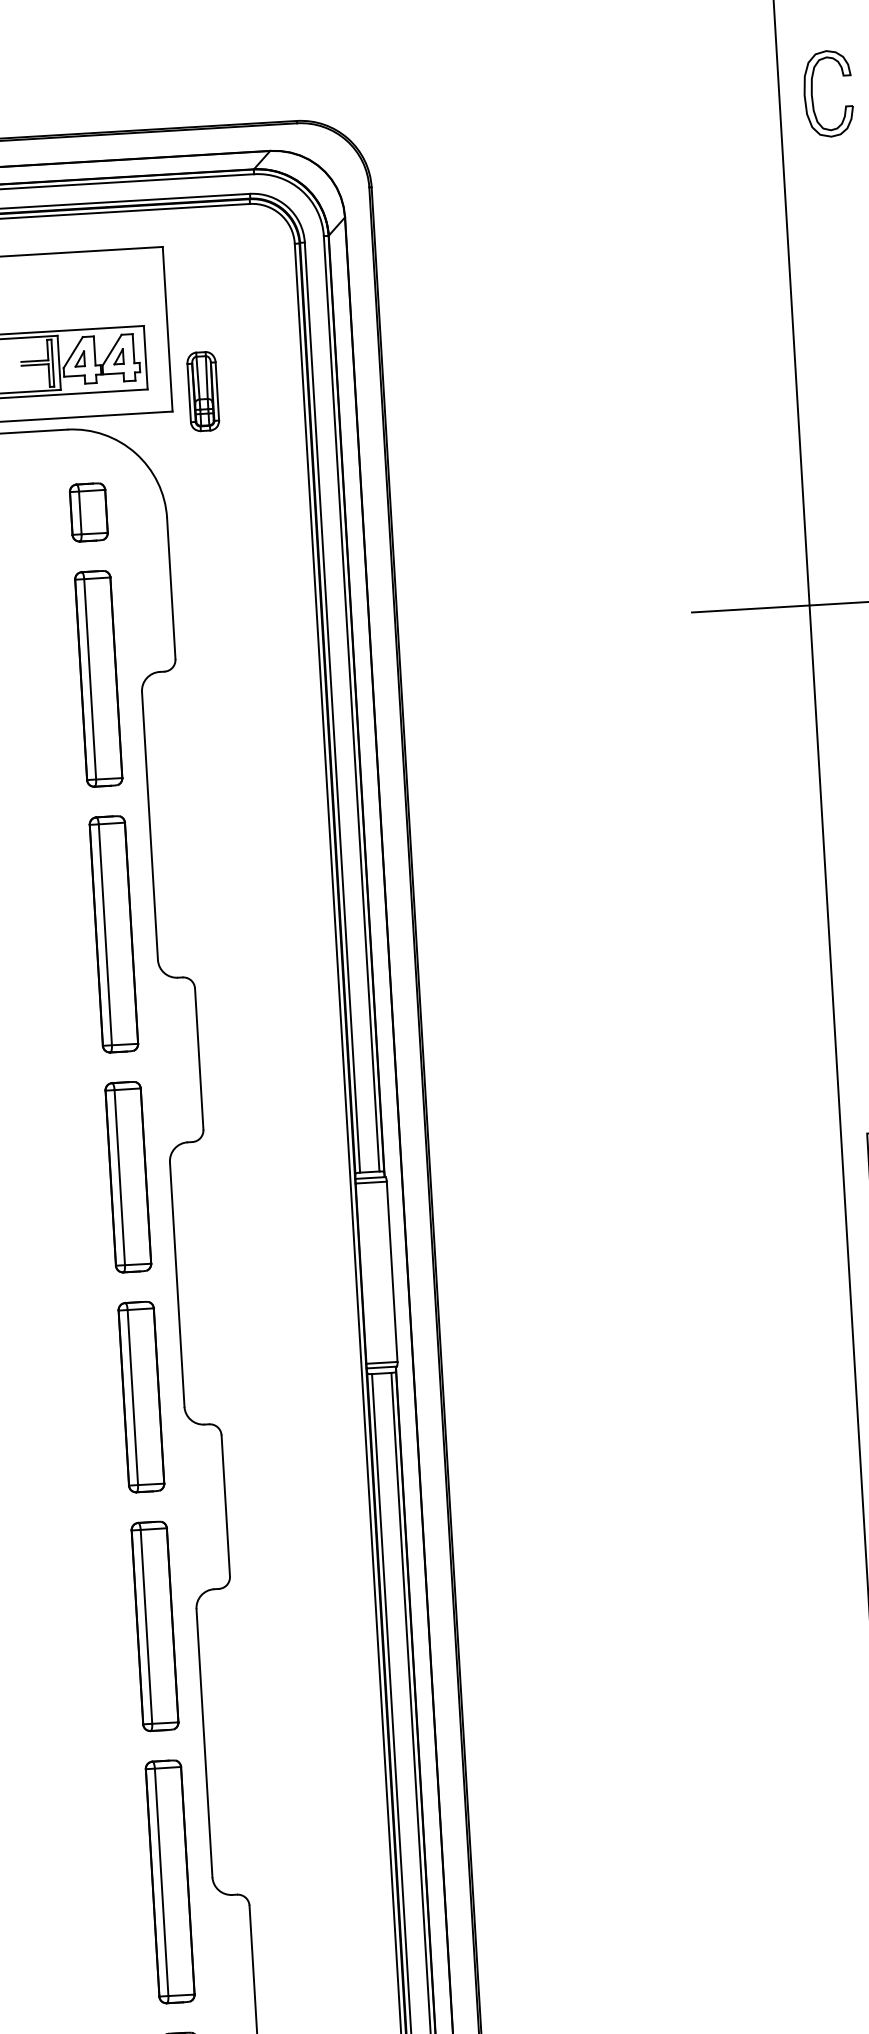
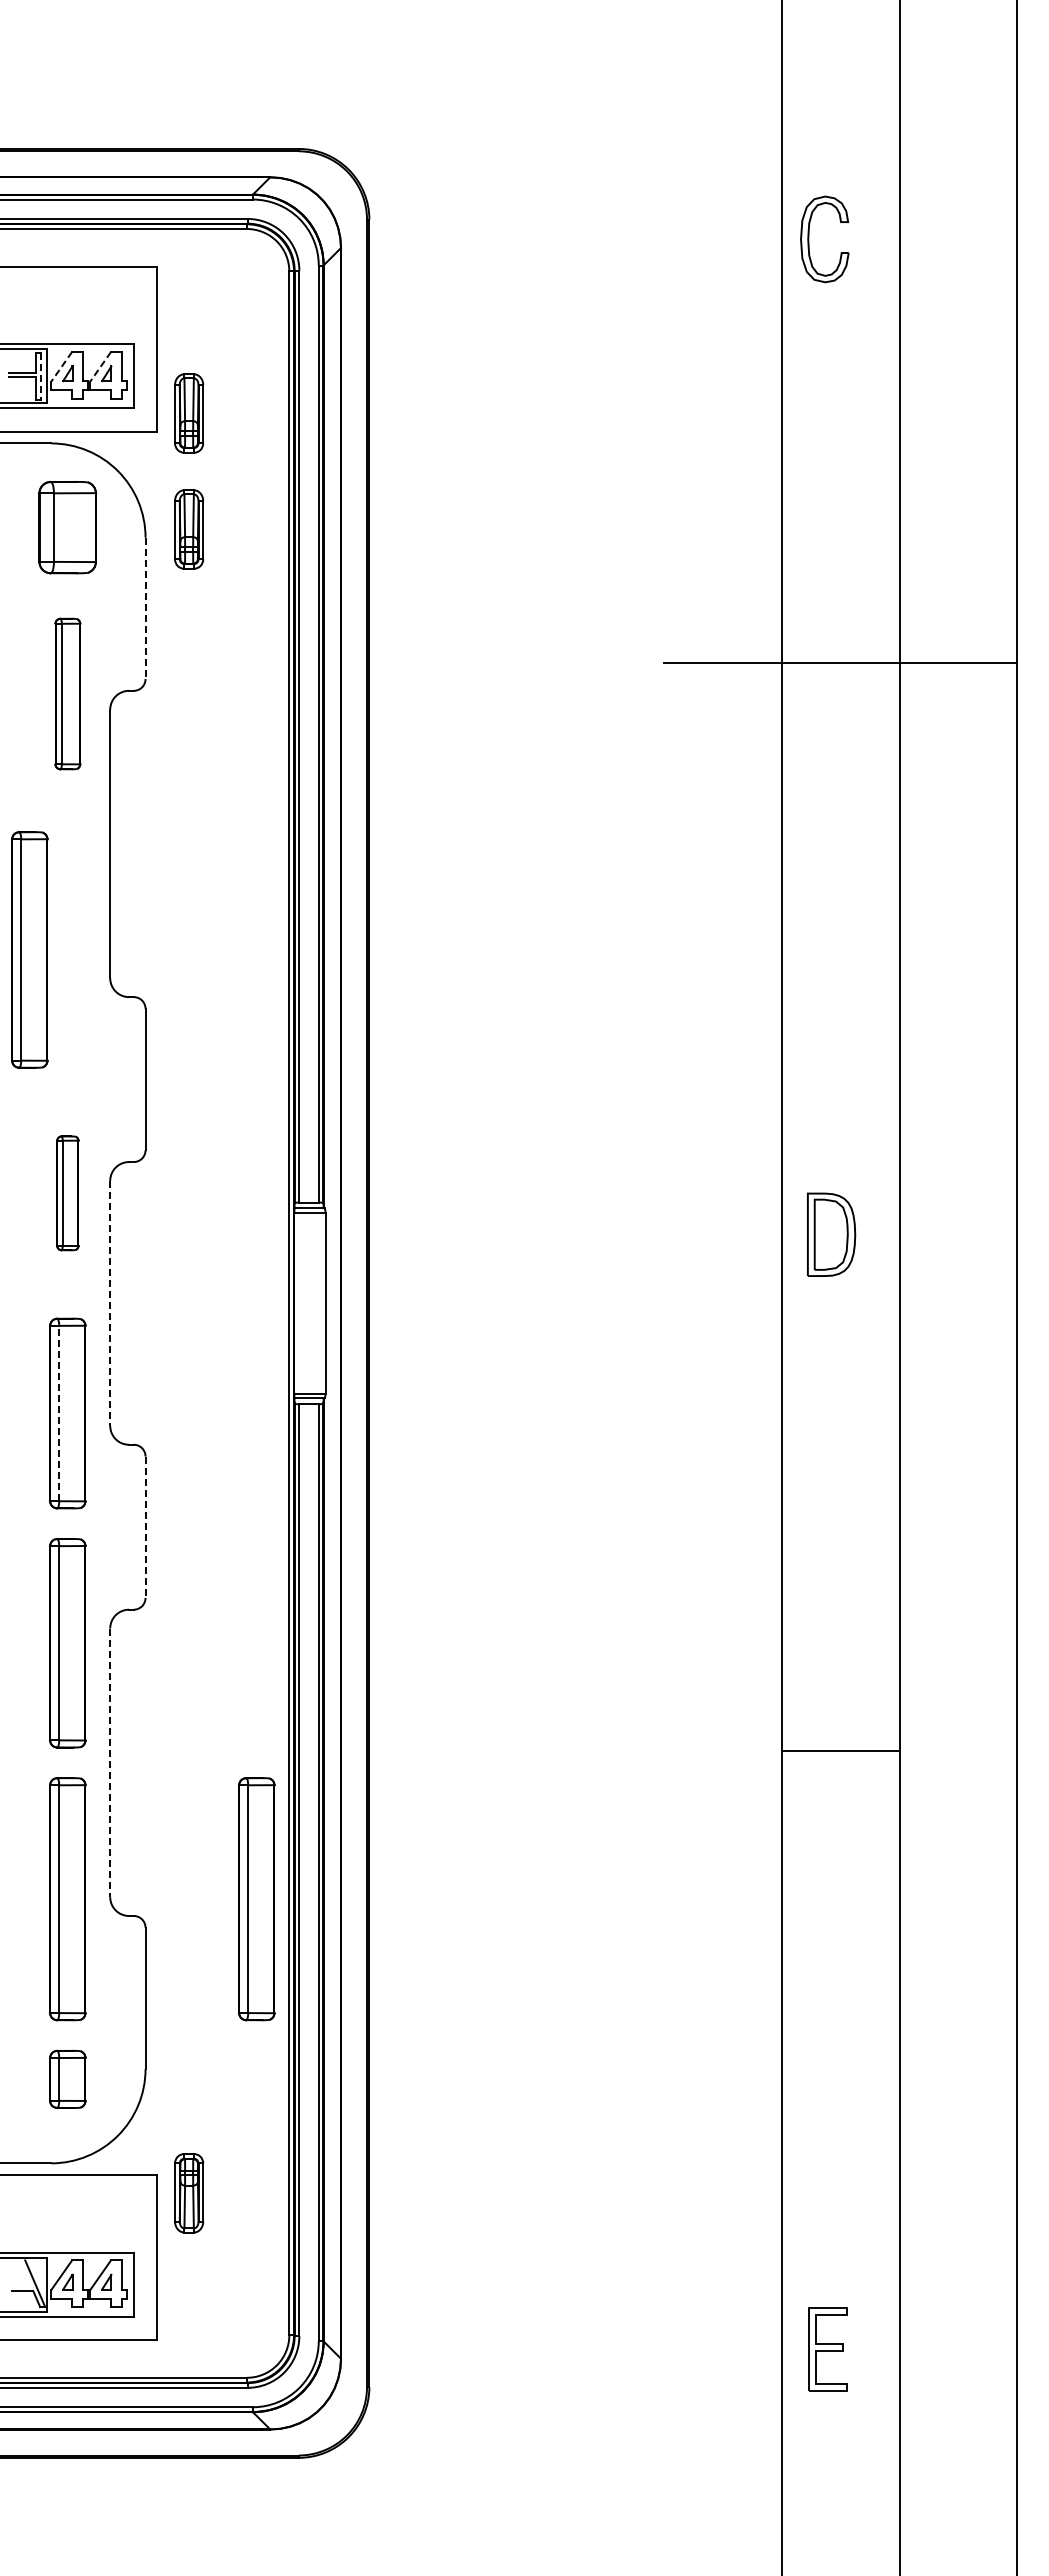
part: (813, 94) -> (809, 239), moved
line: (112, 350) -> (100, 367), solid -> dashed
line: (73, 353) -> (61, 367), solid -> dashed
line: (52, 363) -> (40, 376), solid -> dashed
part: (210, 507) -> (189, 529), added
part: (88, 511) -> (67, 526), size x1.6
line: (171, 588) -> (145, 608), solid -> dashed
part: (98, 678) -> (67, 693), size x0.7
part: (113, 933) -> (29, 949), moved
part: (128, 1177) -> (67, 1193), size x0.6
line: (177, 1284) -> (110, 1303), solid -> dashed
line: (133, 1397) -> (59, 1413), solid -> dashed
line: (225, 1506) -> (145, 1527), solid -> dashed
line: (204, 1743) -> (110, 1763), solid -> dashed
part: (358, 1870) -> (256, 1899), added

